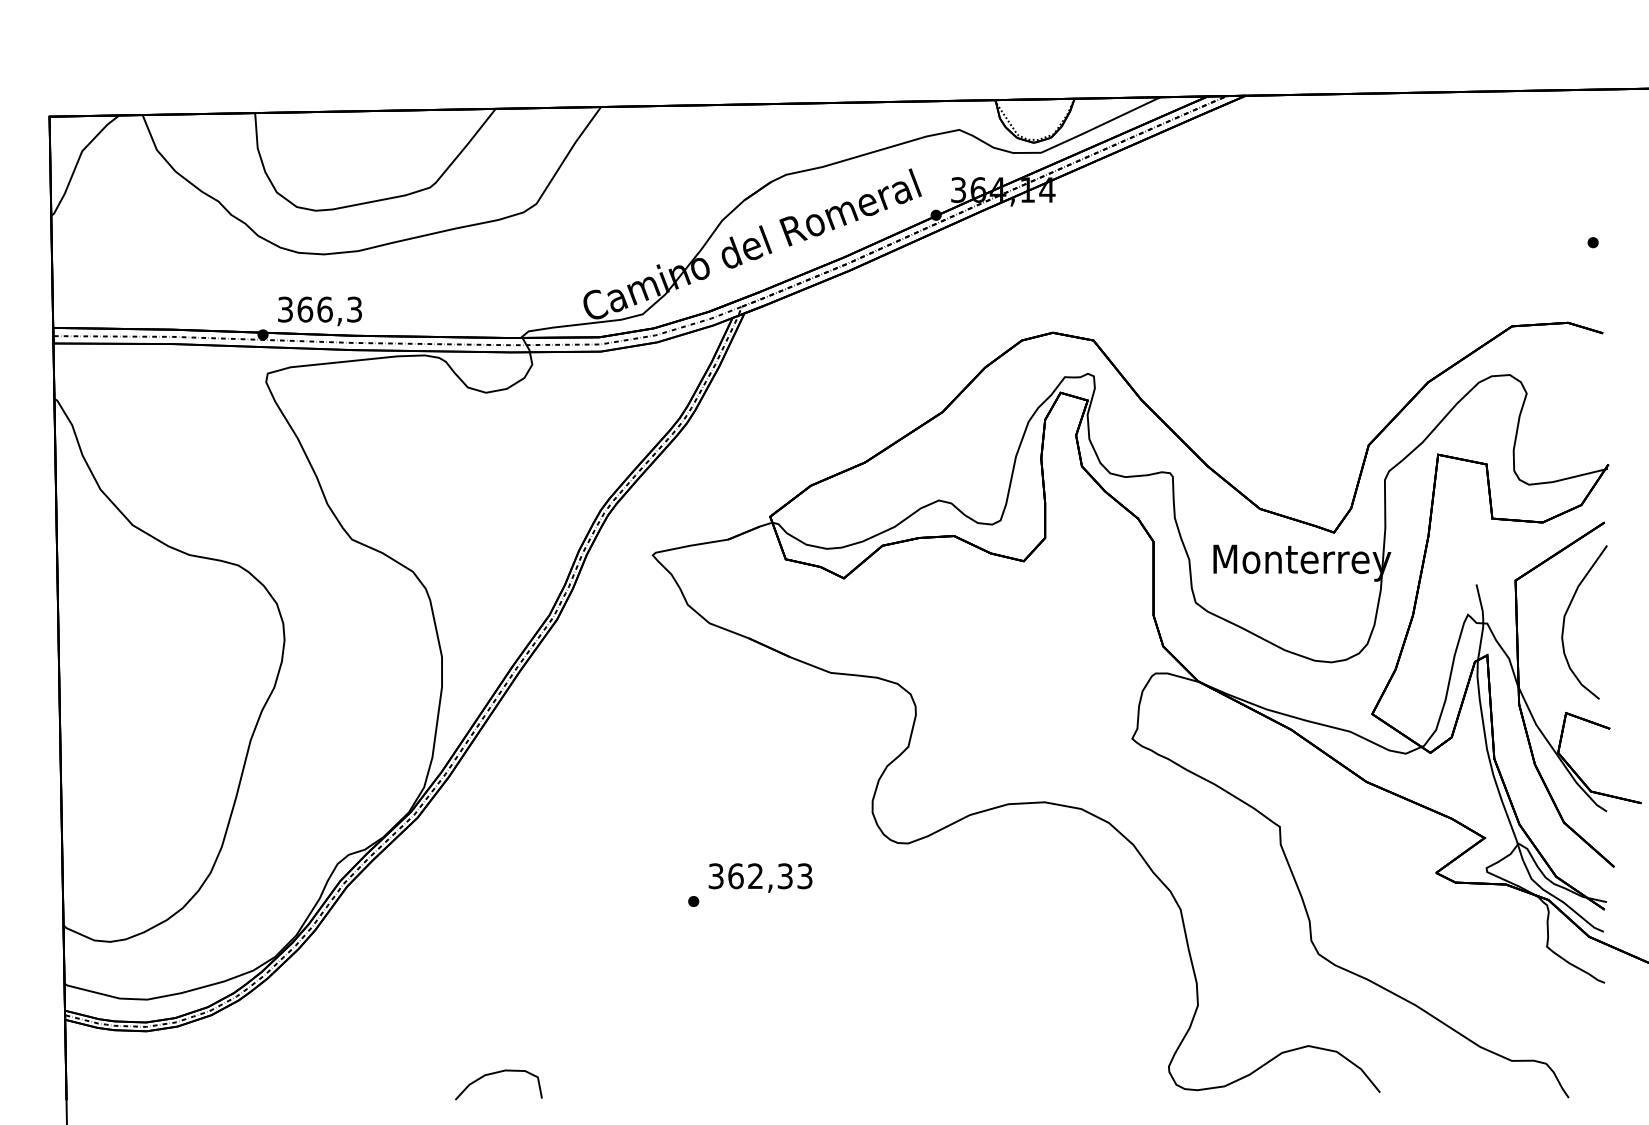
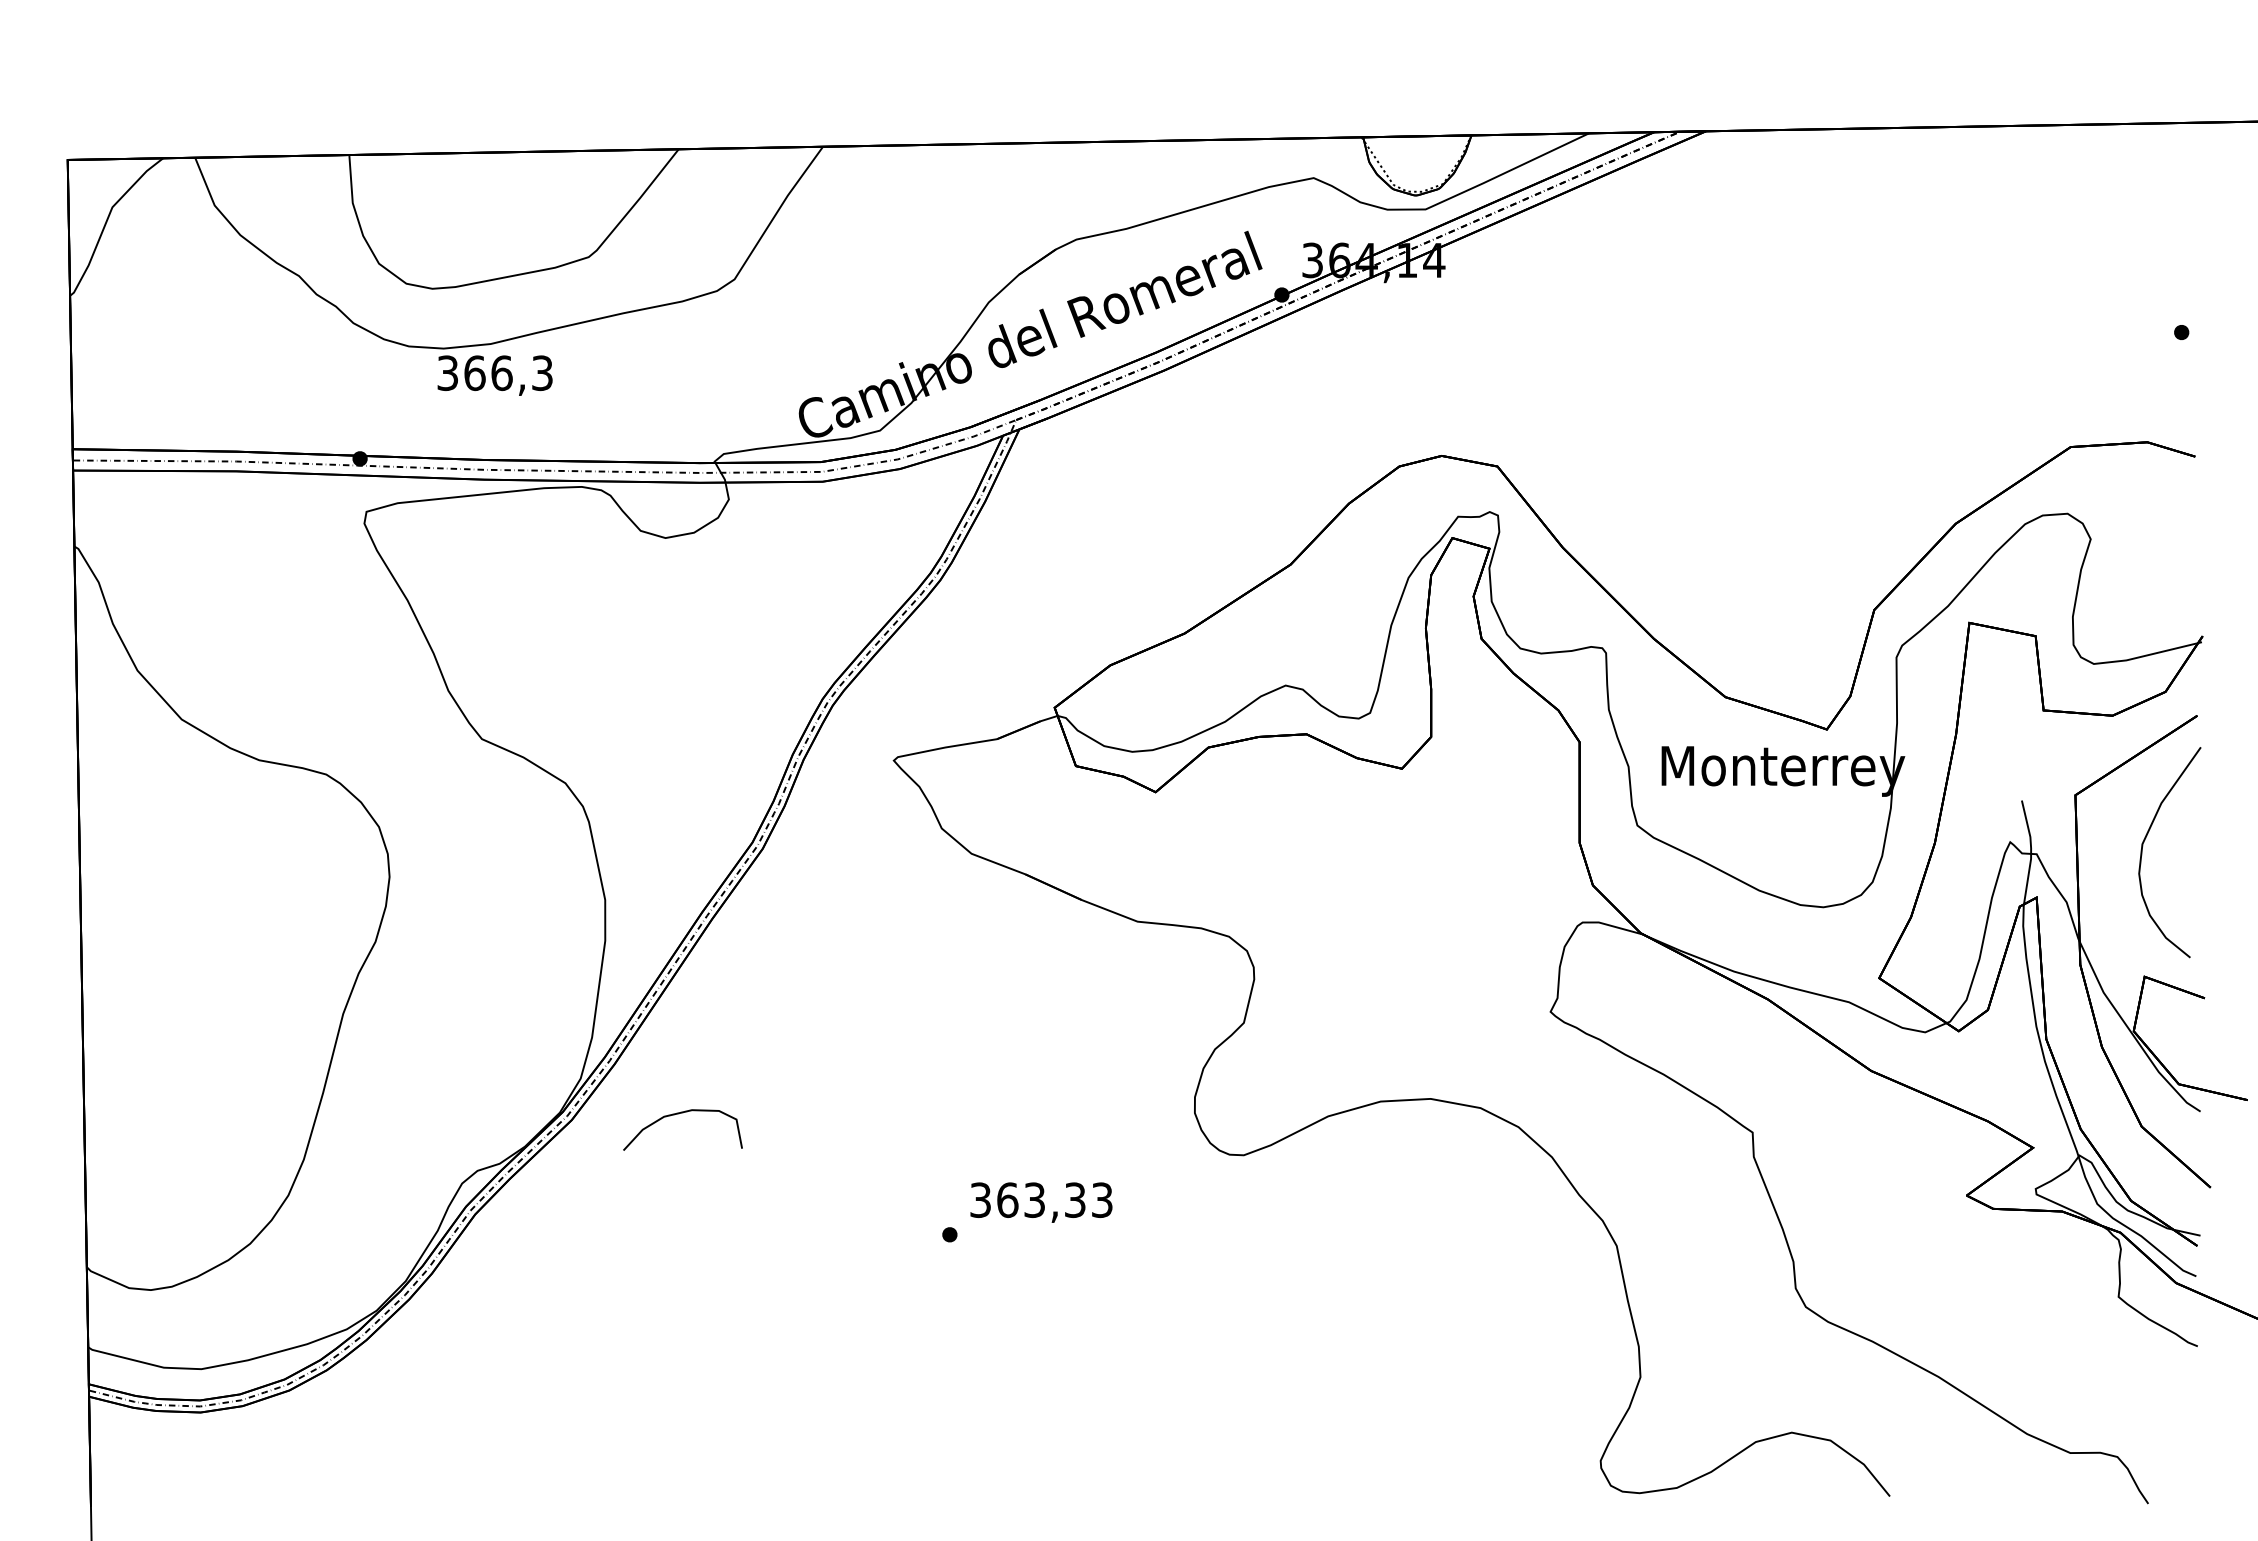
text: (319, 311) -> (494, 375), moved
text: (755, 875) -> (1034, 1199), 362,33 -> 363,33
curve: (495, 1073) -> (678, 1114), moved

